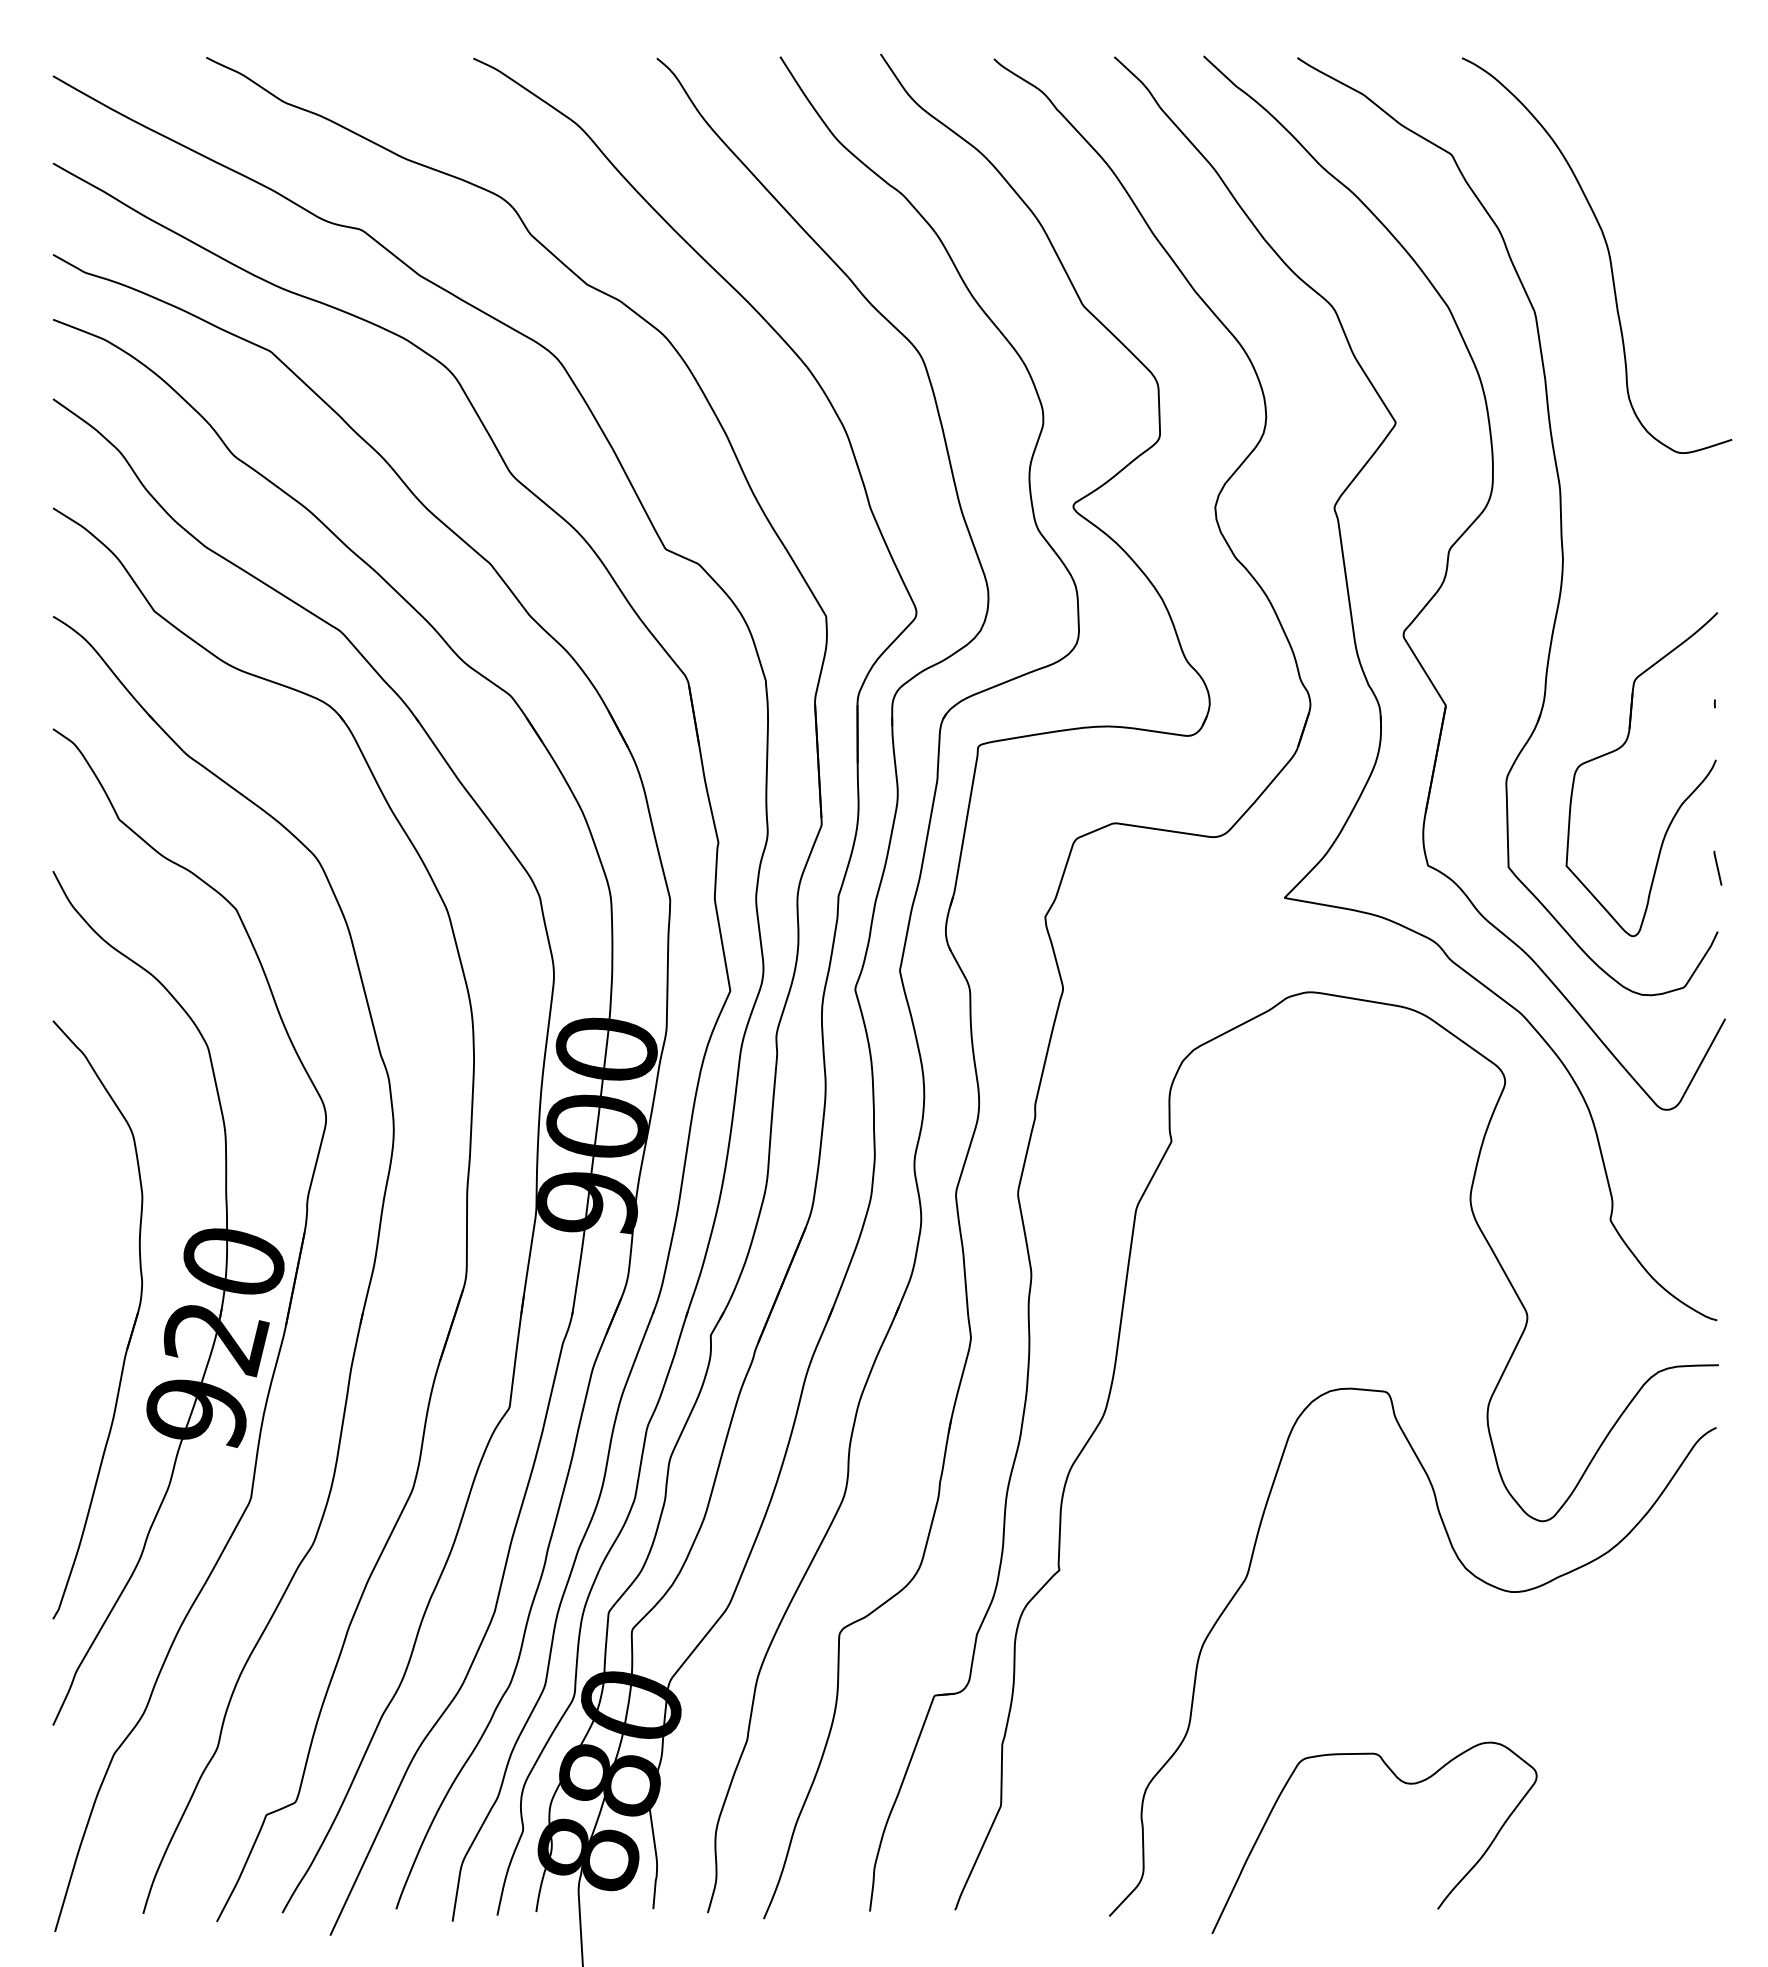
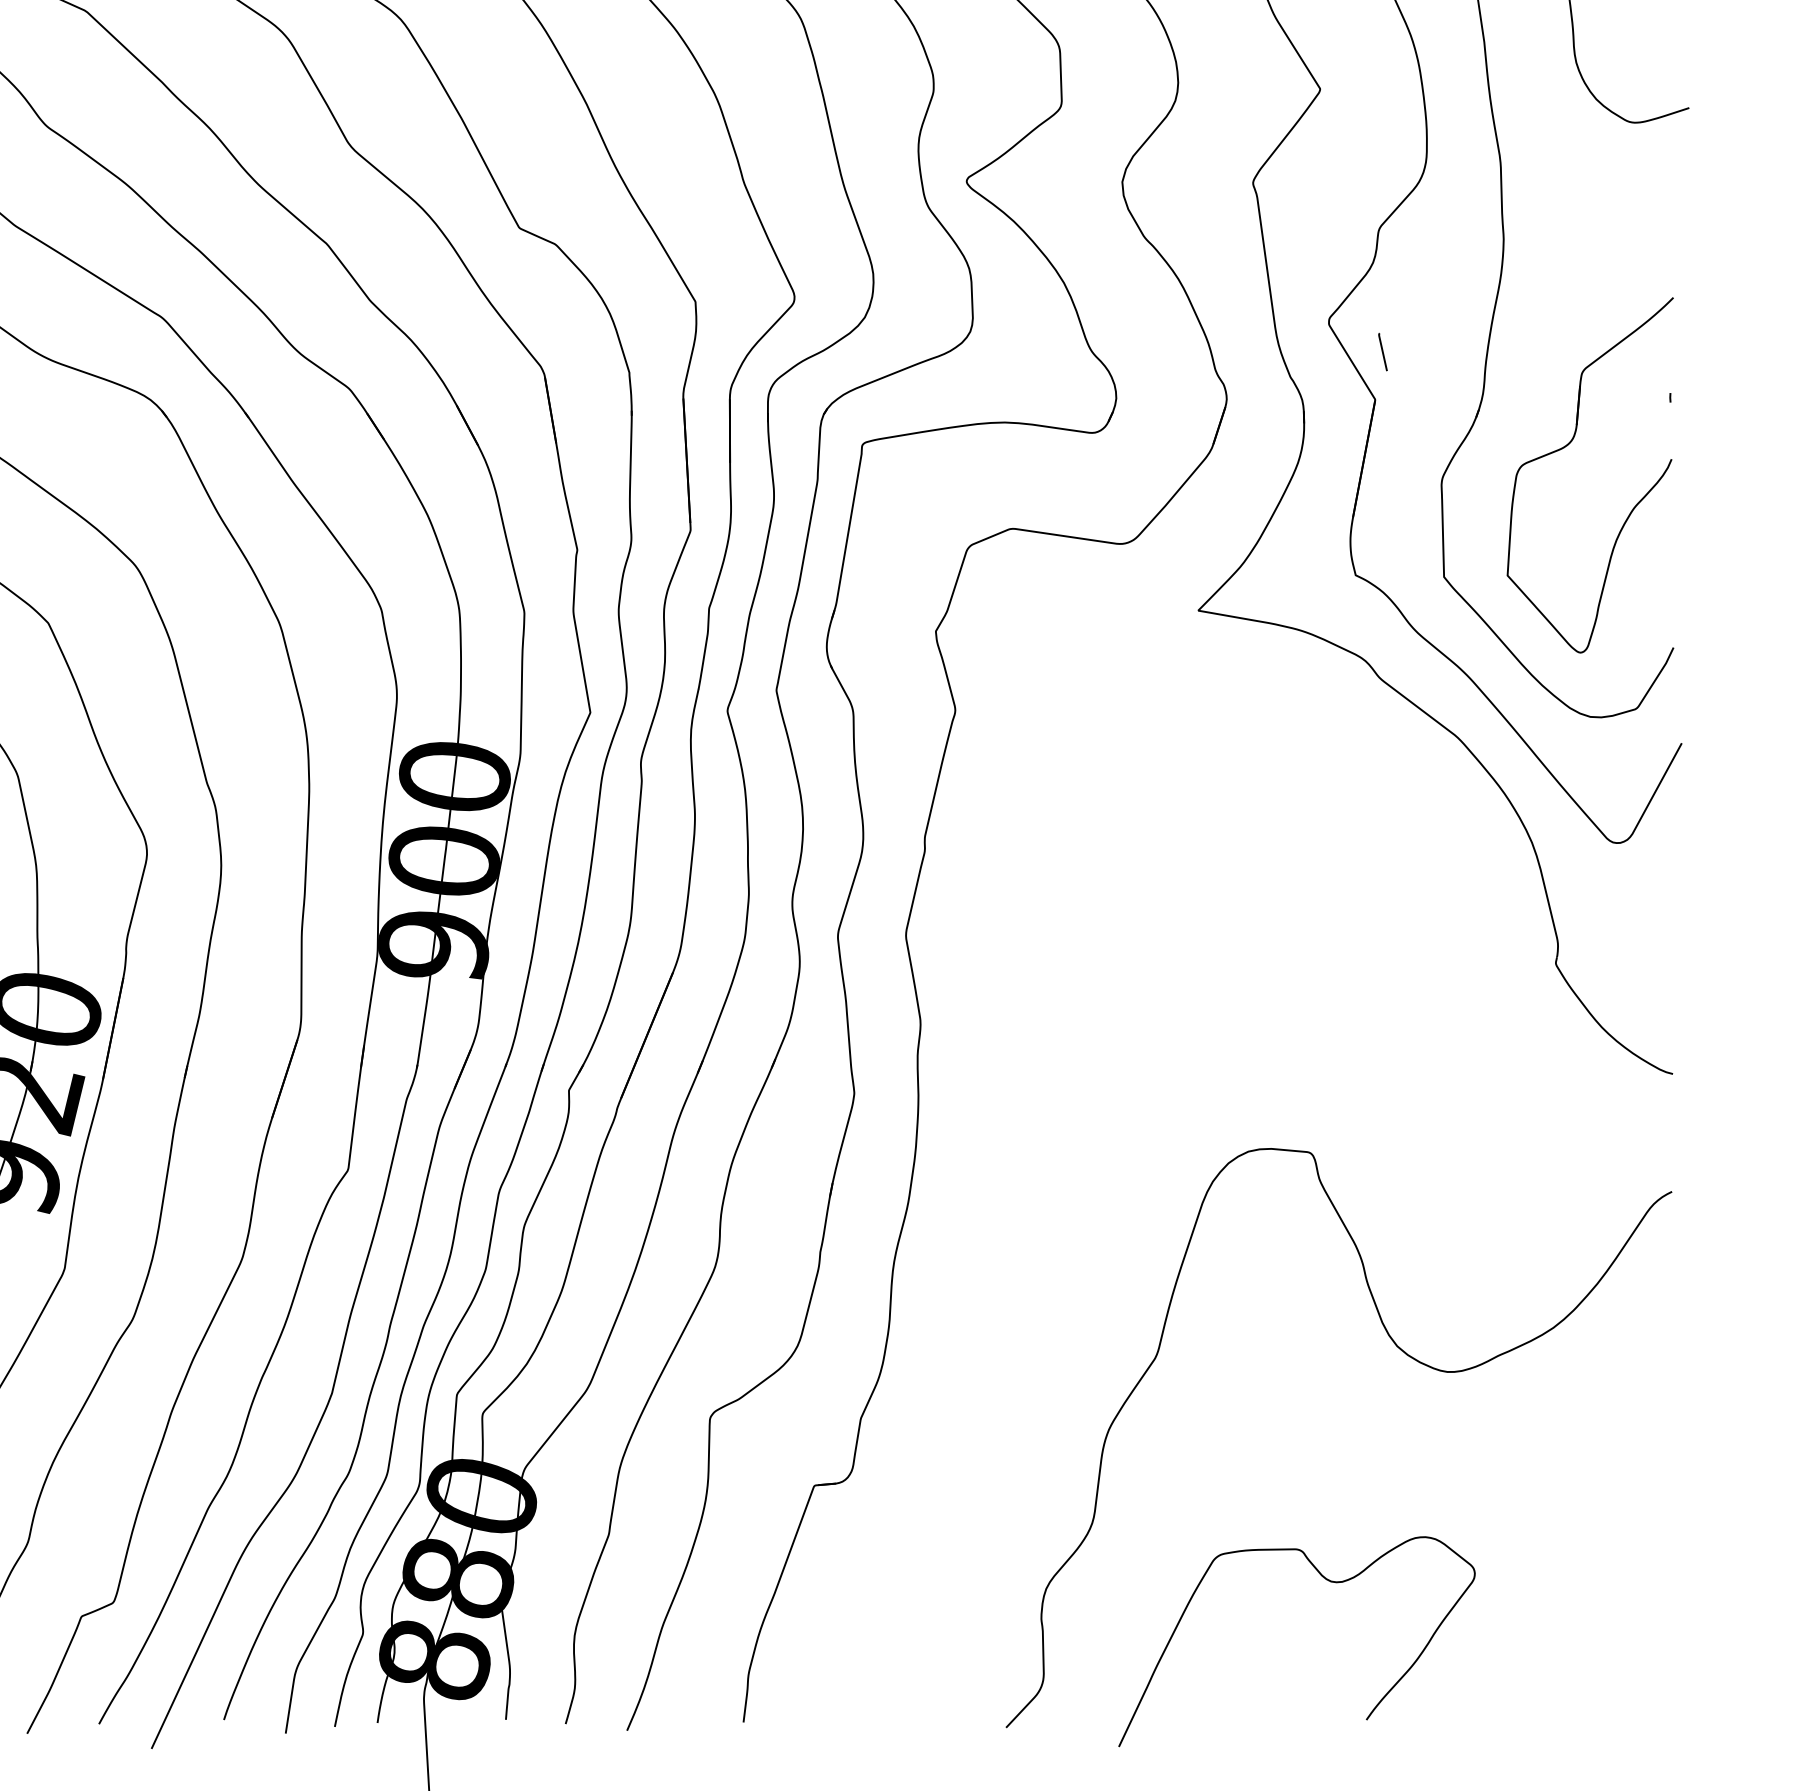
line: (1717, 867) -> (1382, 351), moved
curve: (1487, 1429) -> (1420, 1193), removed

